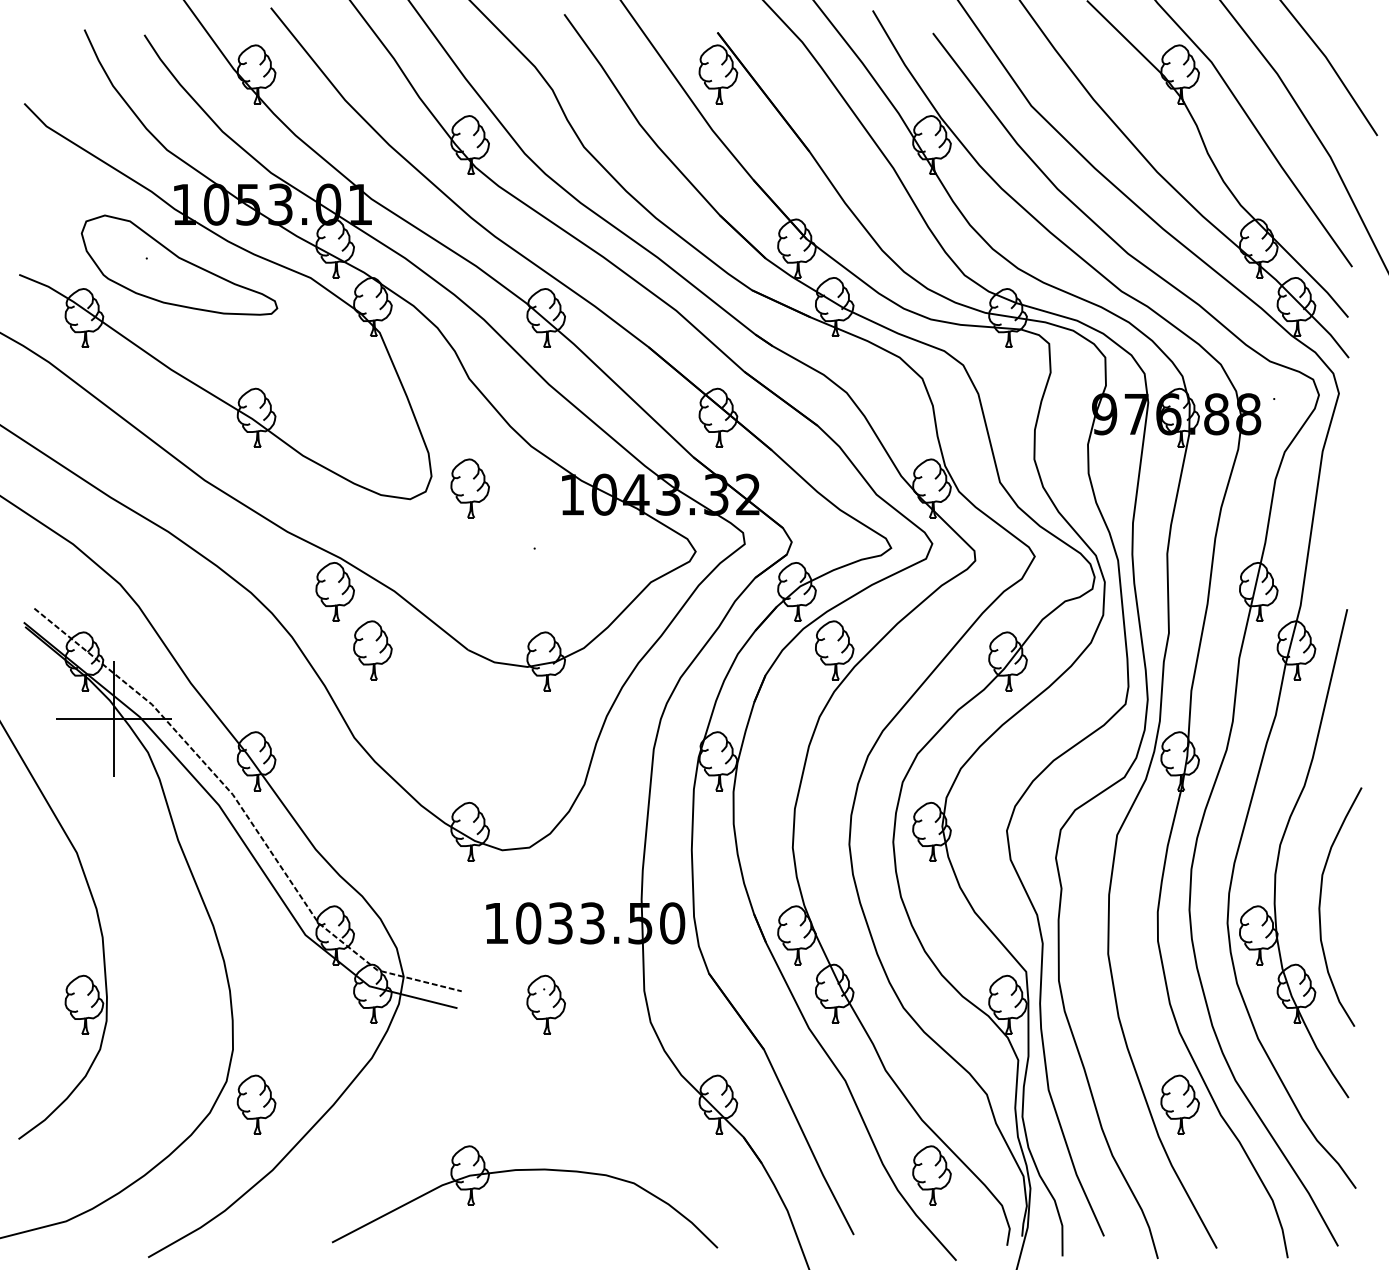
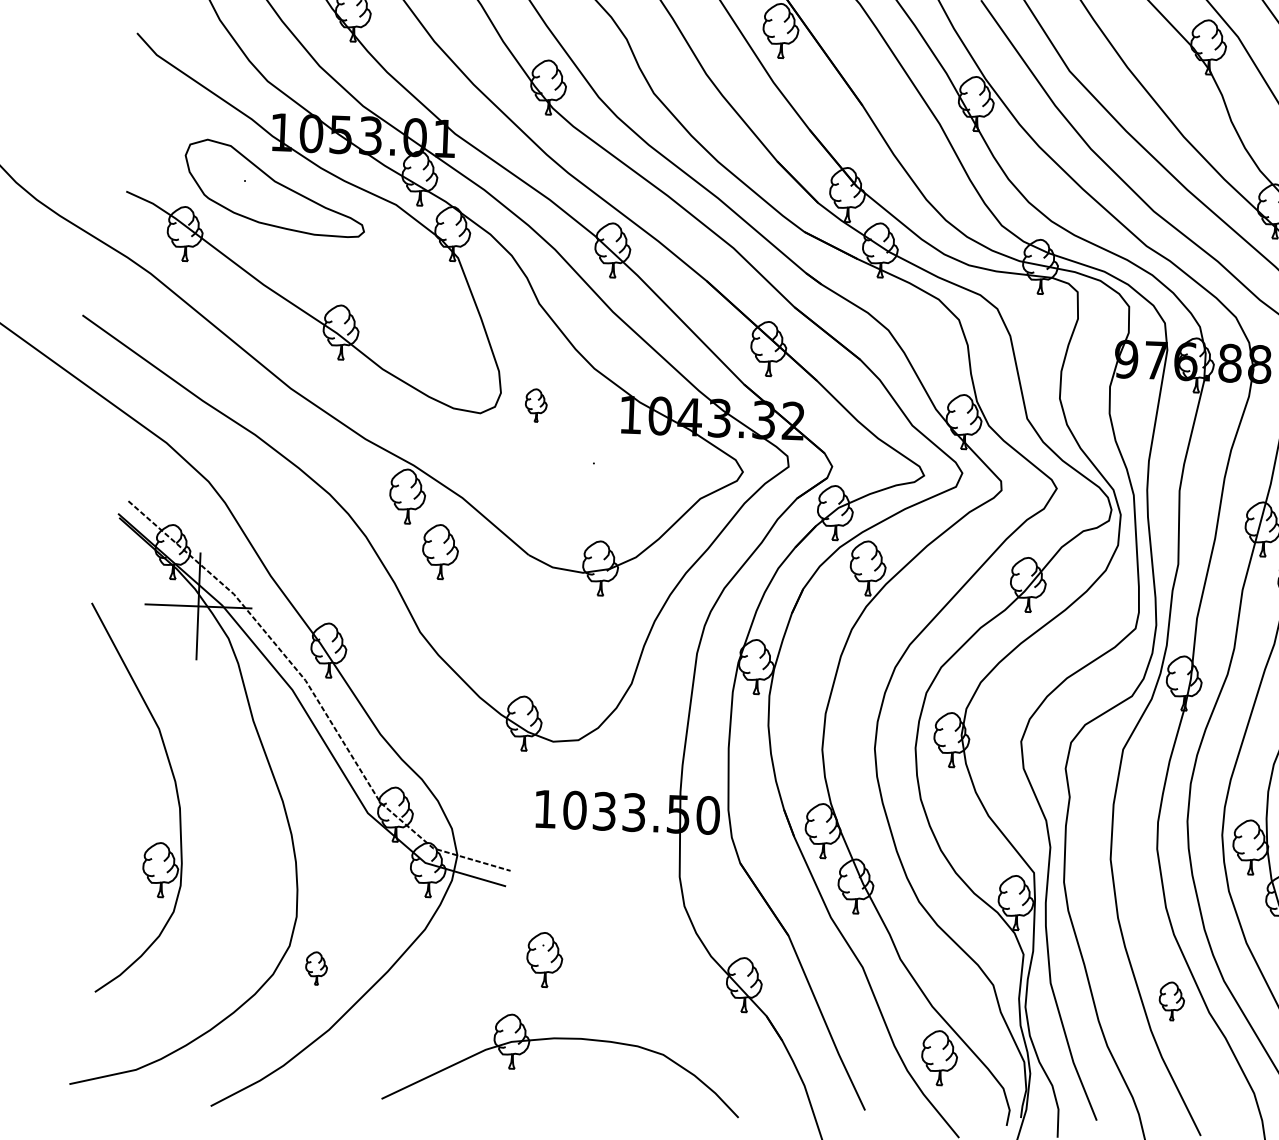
part: (469, 488) -> (535, 405), size x0.6
part: (545, 1004) -> (544, 959), moved
part: (256, 1104) -> (316, 968), size x0.6
part: (1179, 1104) -> (1171, 1001), size x0.7

